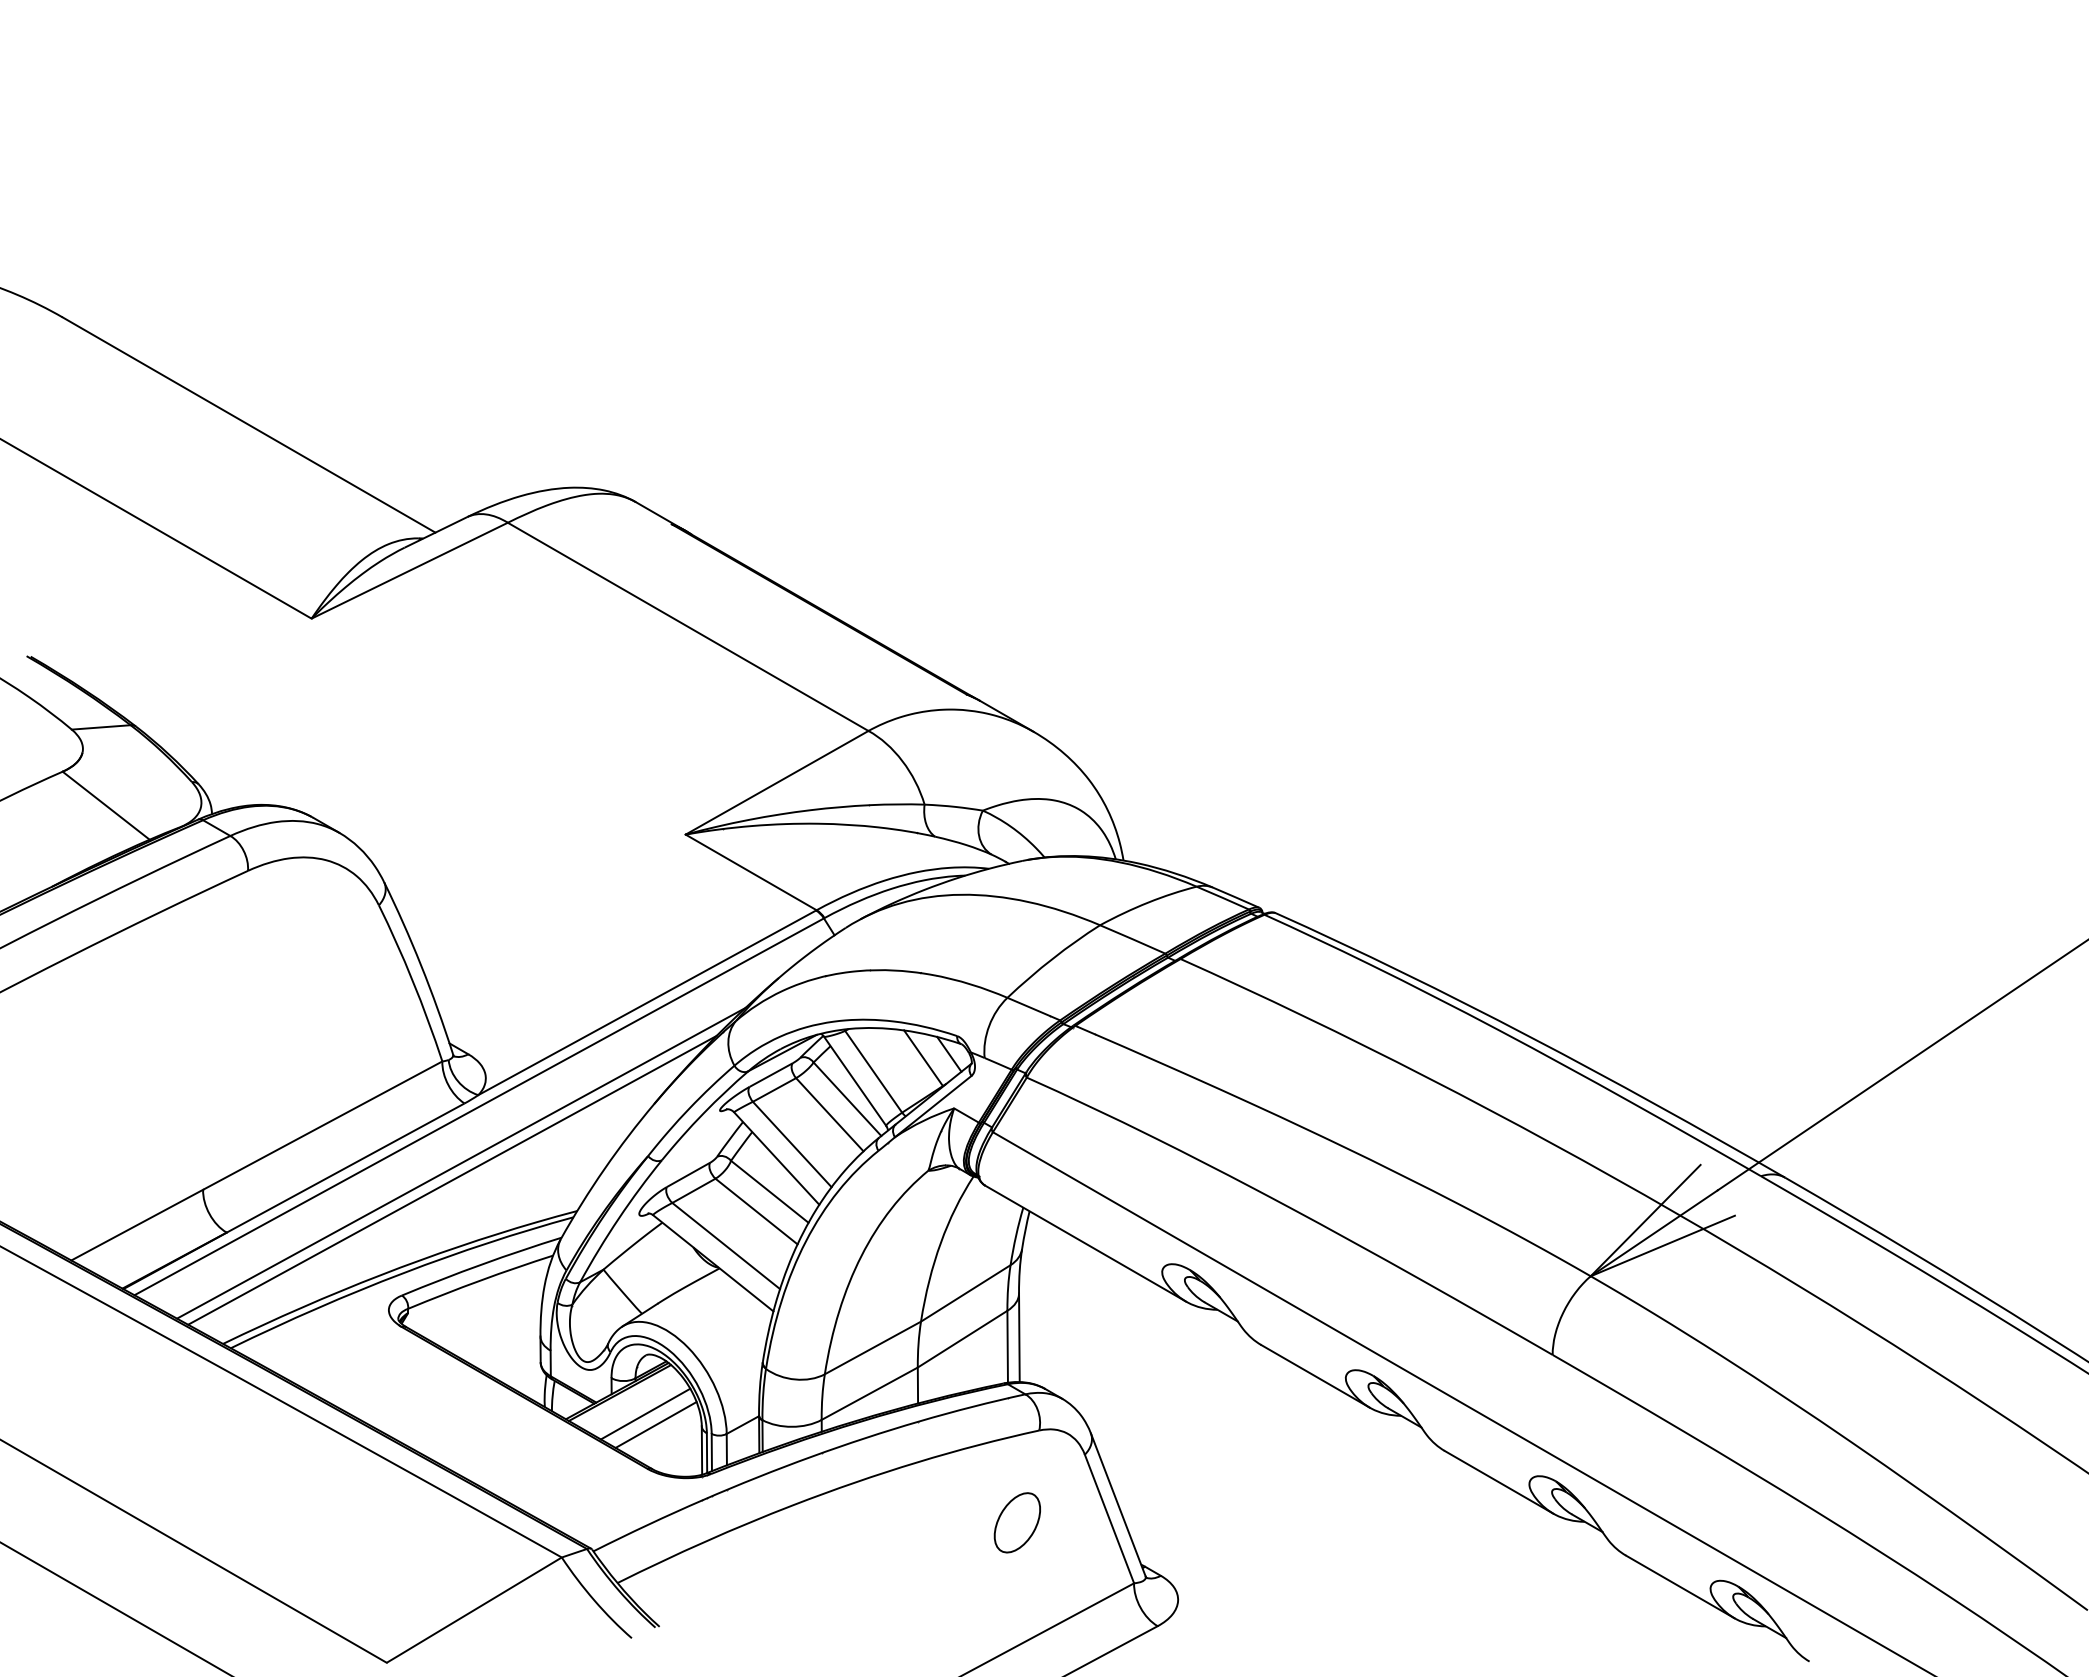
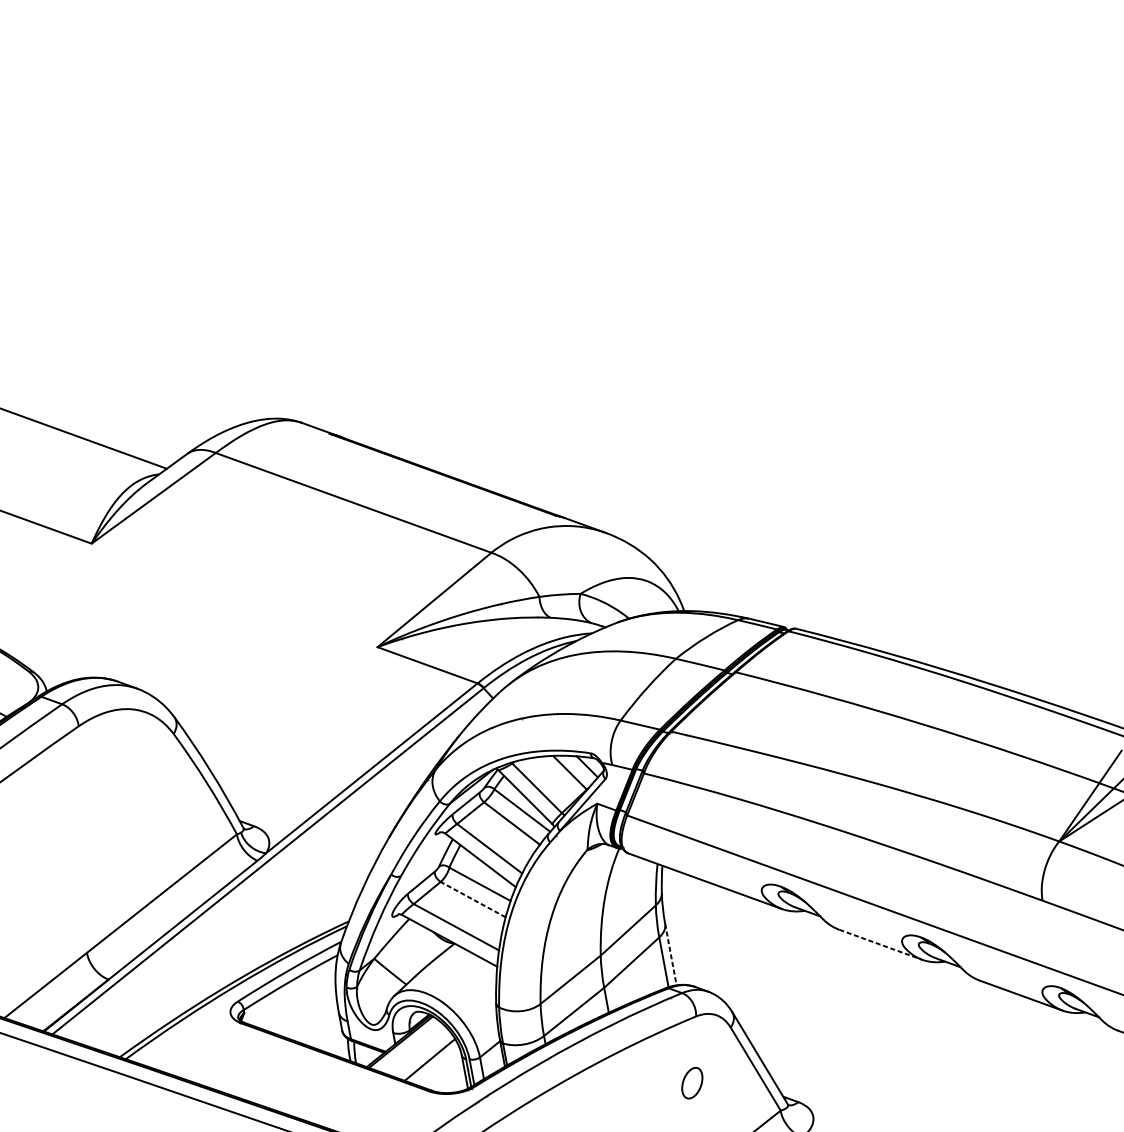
line: (461, 1162) -> (262, 902), removed
line: (452, 1179) -> (258, 914), removed
line: (756, 1211) -> (473, 899), solid -> dashed
line: (1019, 1338) -> (671, 955), solid -> dashed
line: (1315, 1376) -> (880, 944), solid -> dashed
line: (645, 1413) -> (421, 1053), removed
part: (1016, 1522) -> (691, 1083), size x0.7

